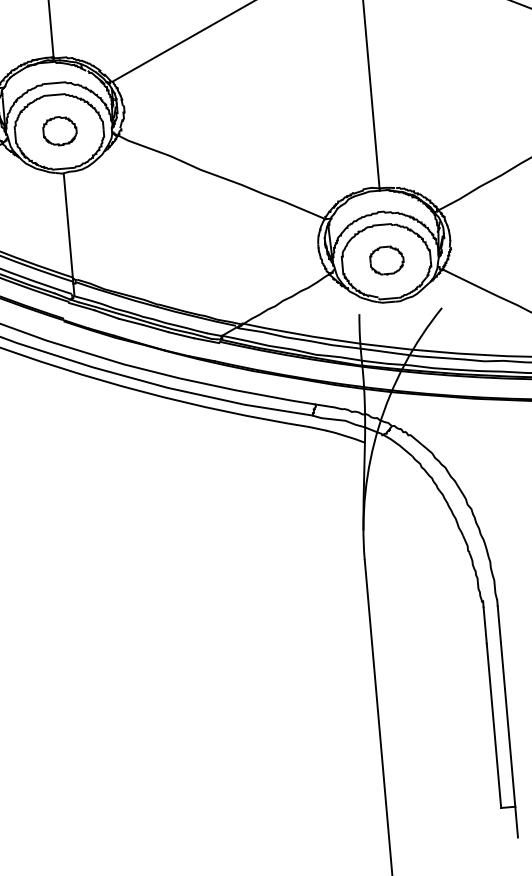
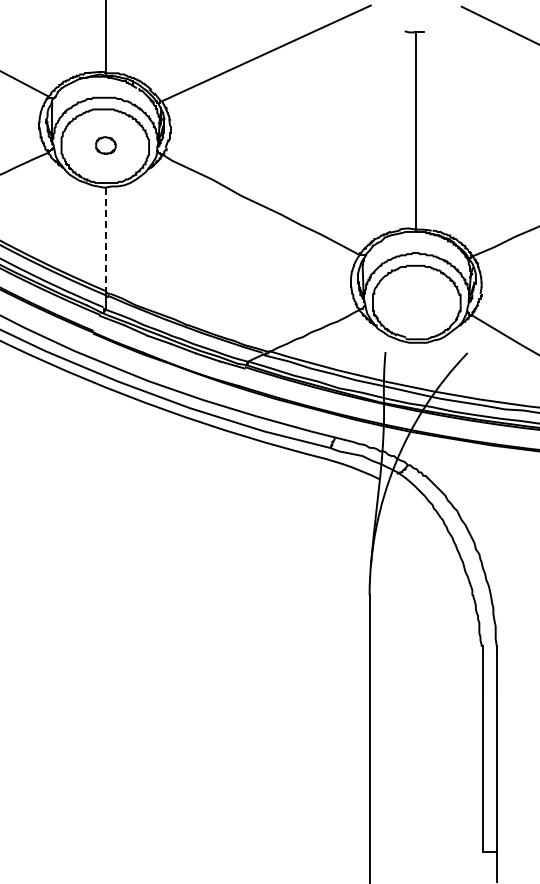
part: (59, 131) -> (105, 145), size x0.6
line: (67, 225) -> (105, 239), solid -> dashed
part: (387, 260) -> (417, 301), removed

